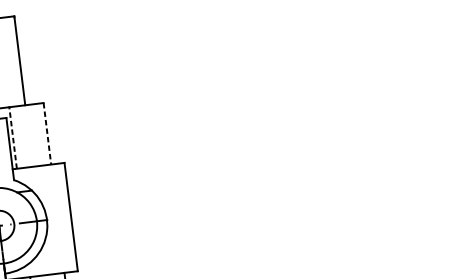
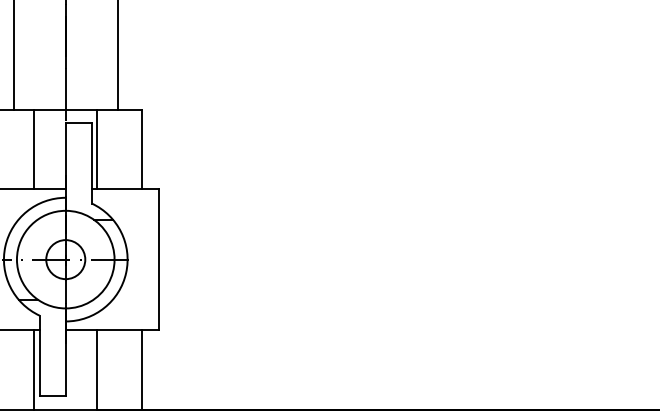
line: (47, 133) -> (141, 149), dashed -> solid
line: (13, 137) -> (97, 149), dashed -> solid

